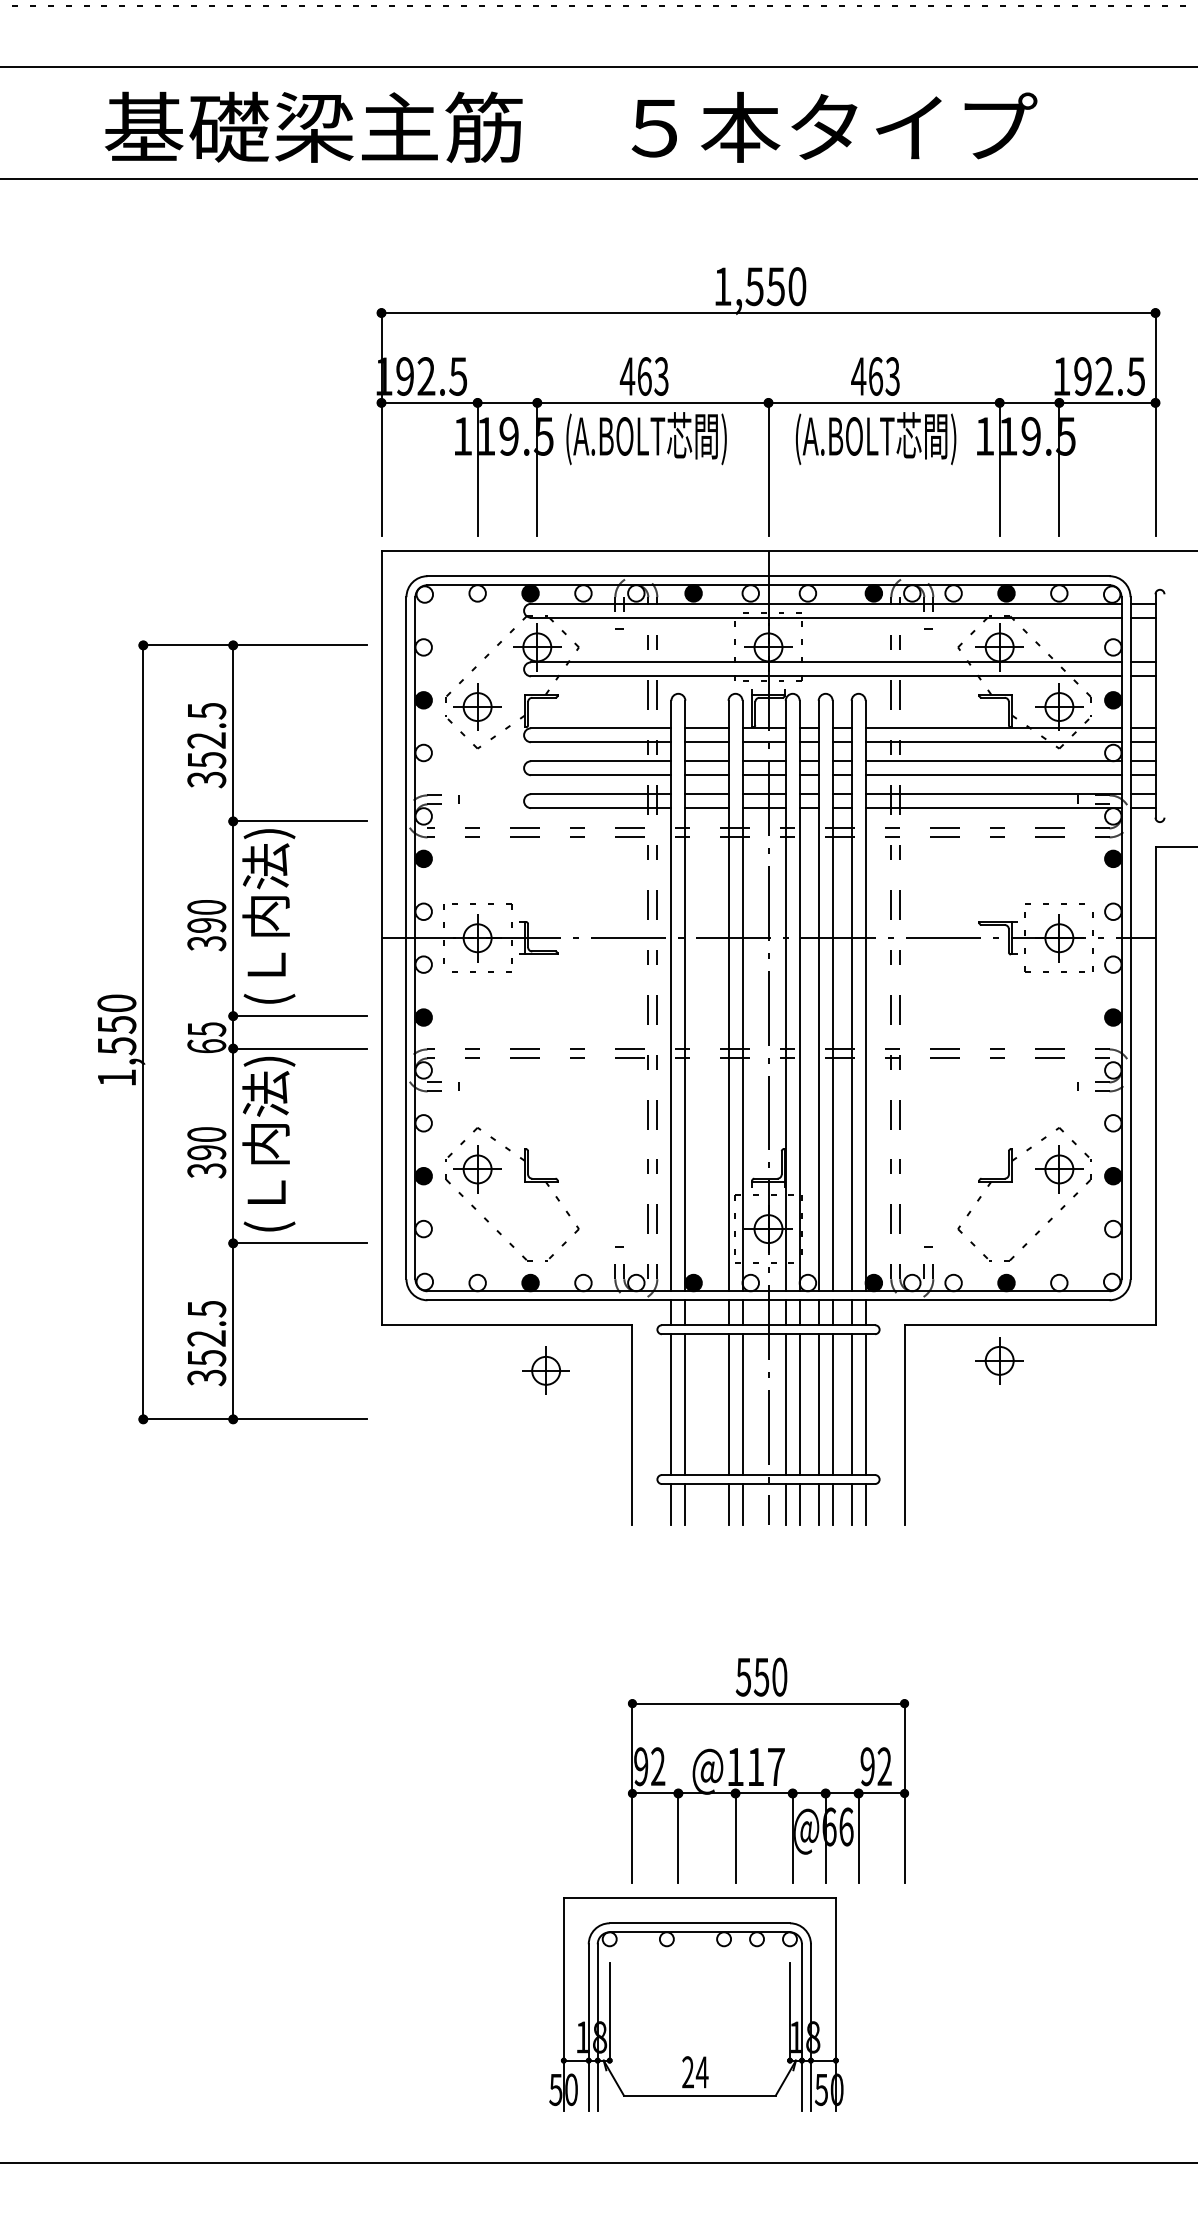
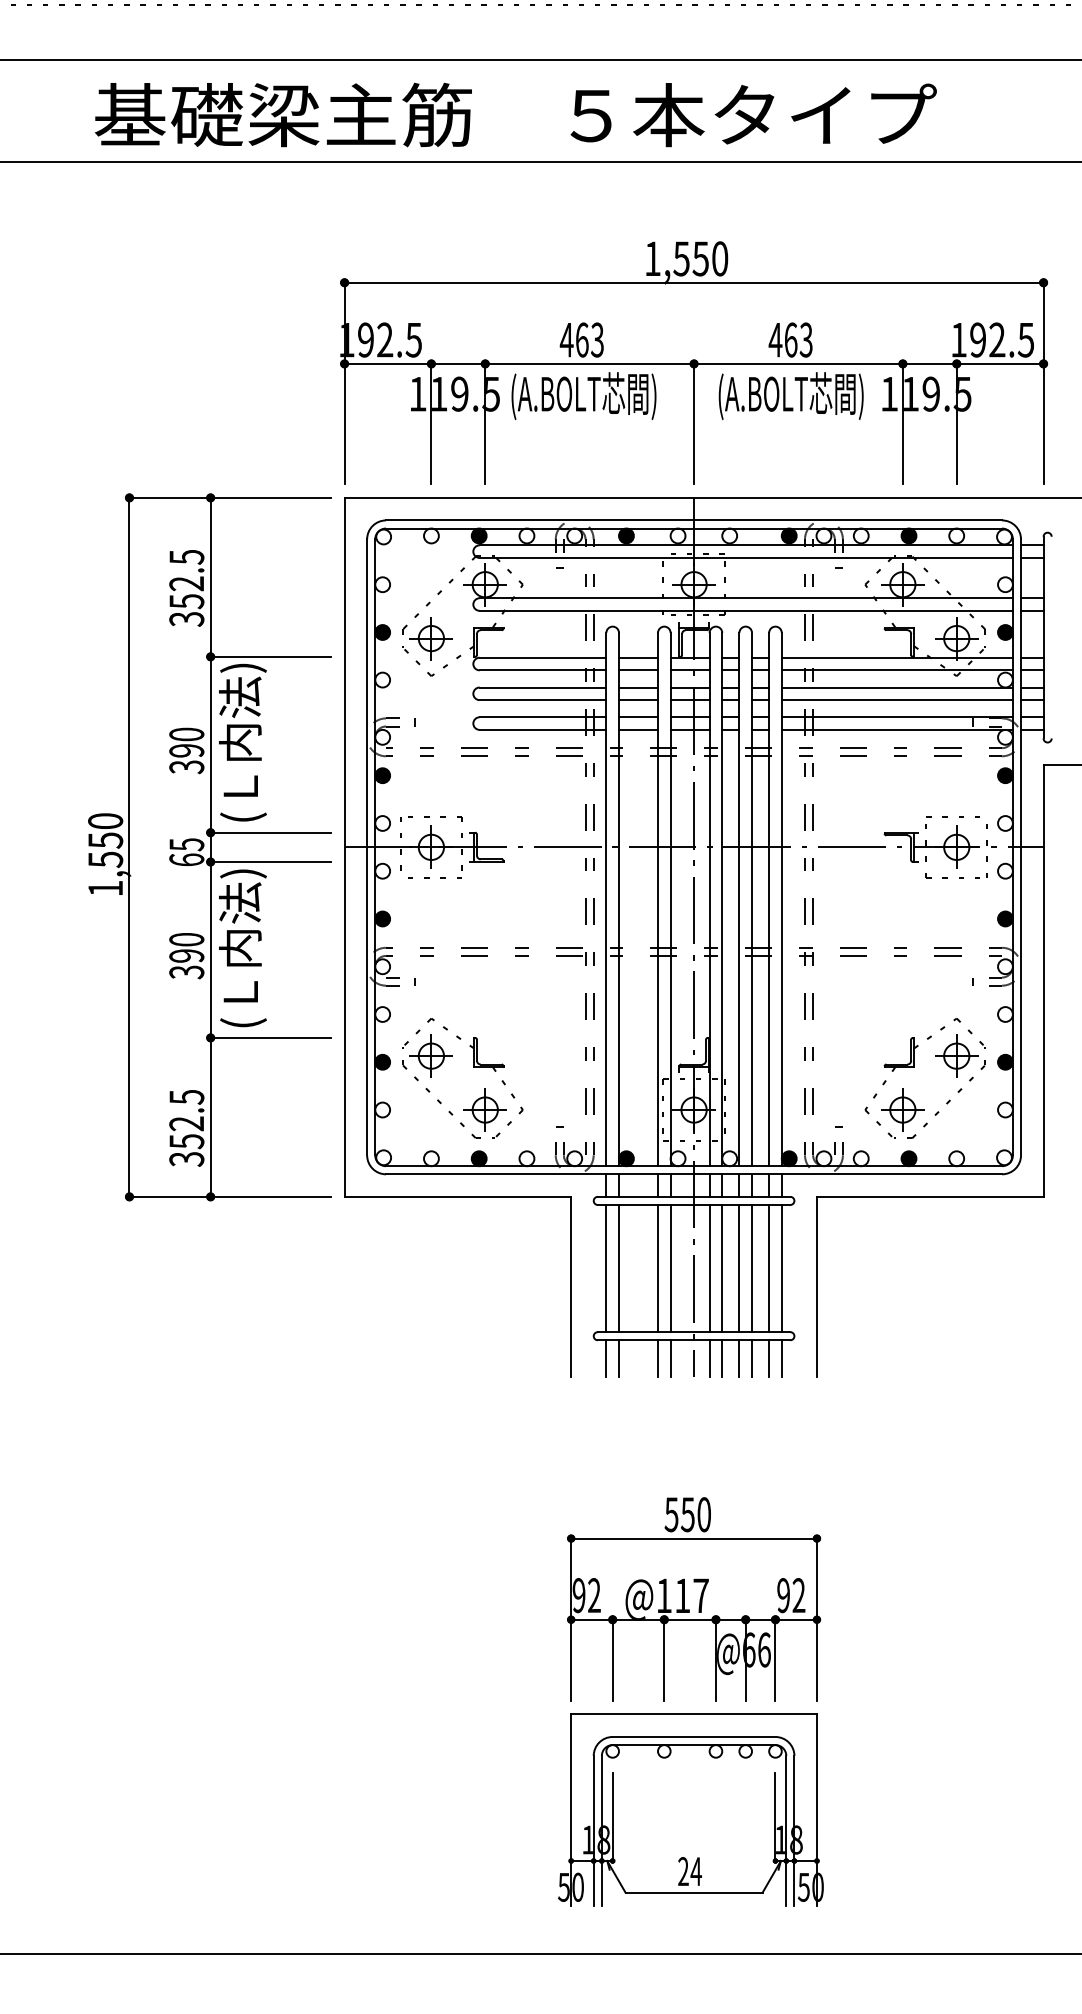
part: (231, 1032) -> (209, 847), moved
part: (999, 1360) -> (902, 1109), moved
part: (545, 1370) -> (484, 1109), moved
part: (695, 2003) -> (690, 1809), moved

